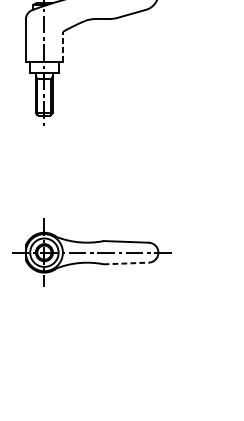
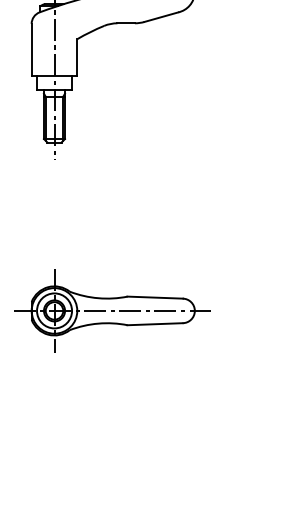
line: (63, 46) -> (77, 57), dashed -> solid
line: (126, 263) -> (155, 324), dashed -> solid

